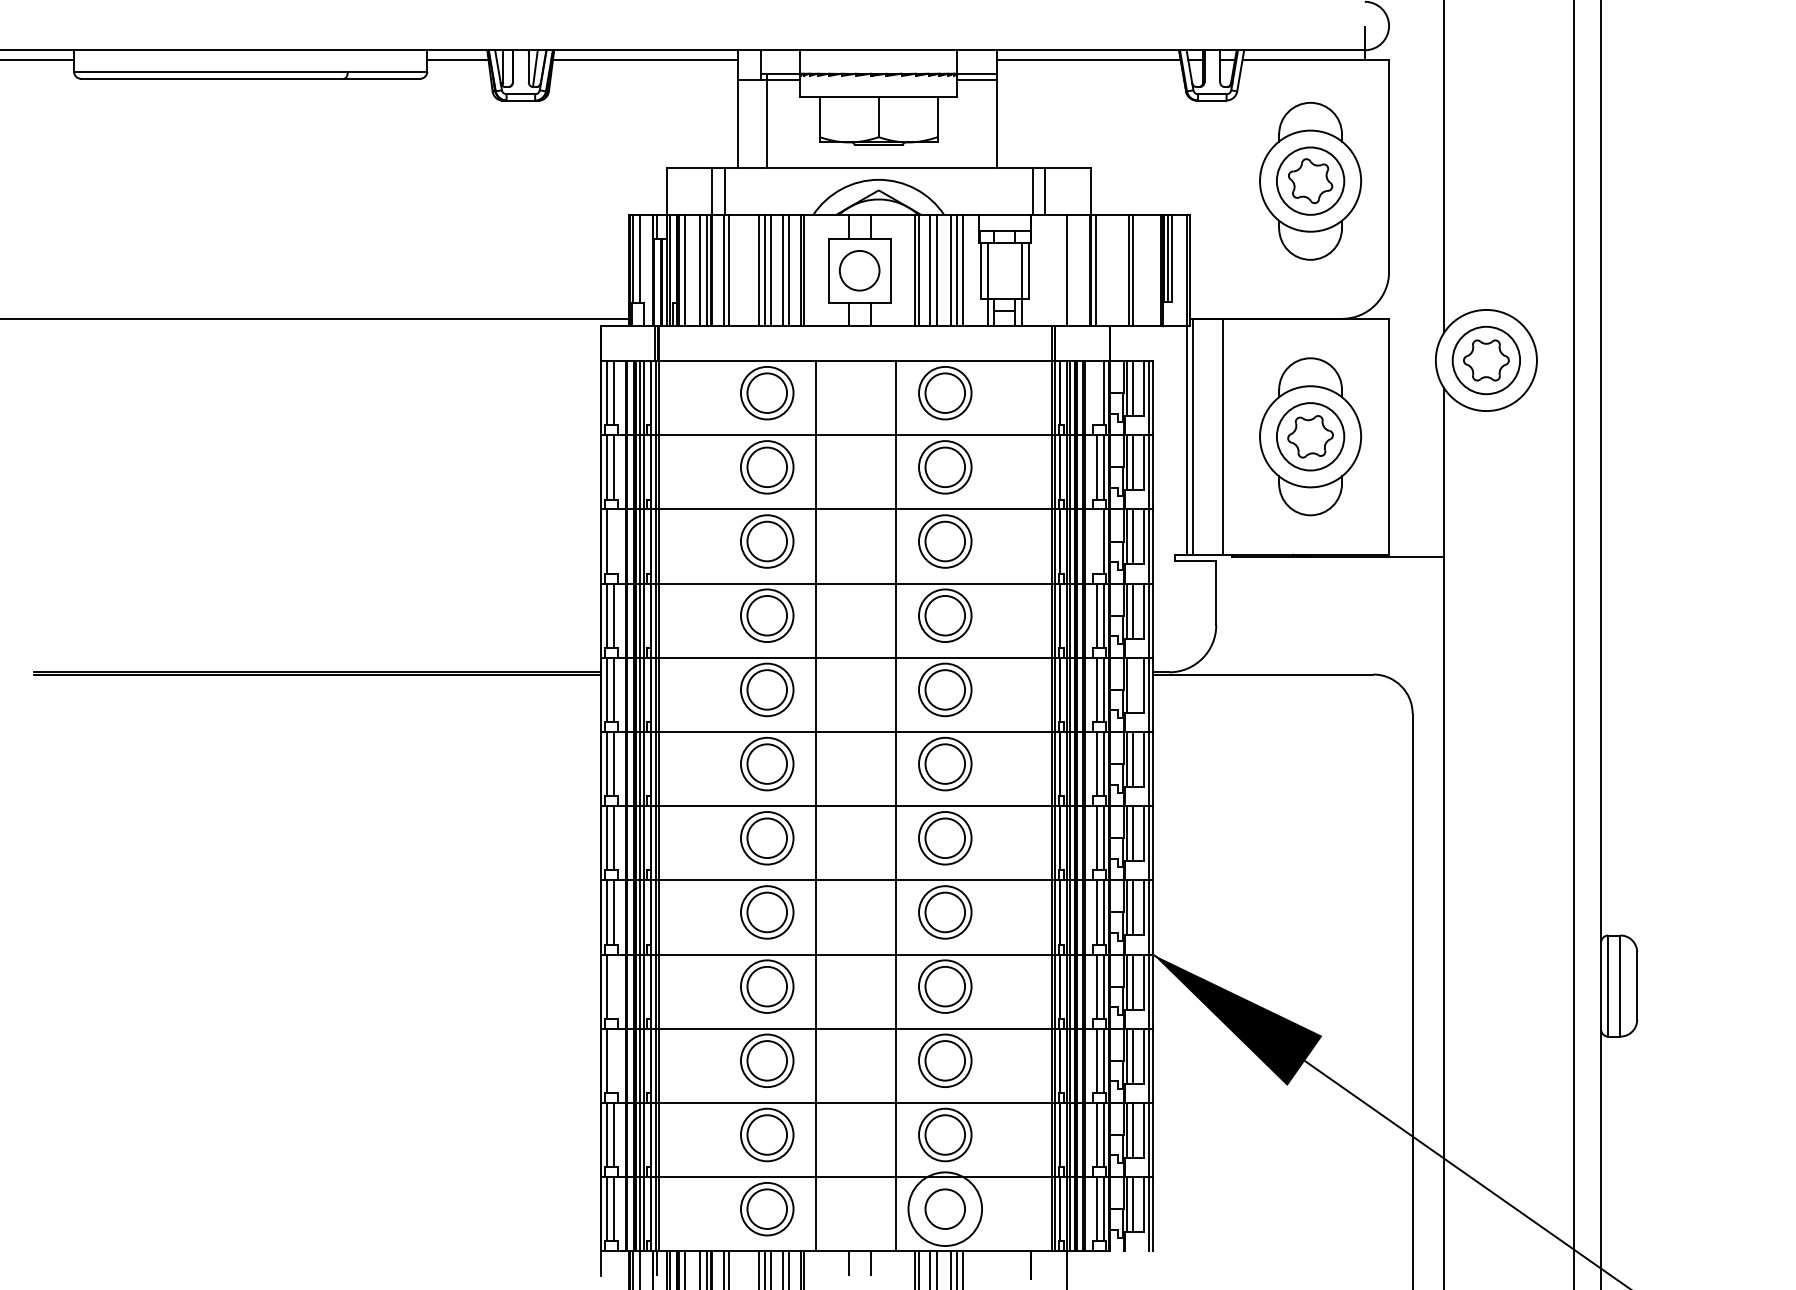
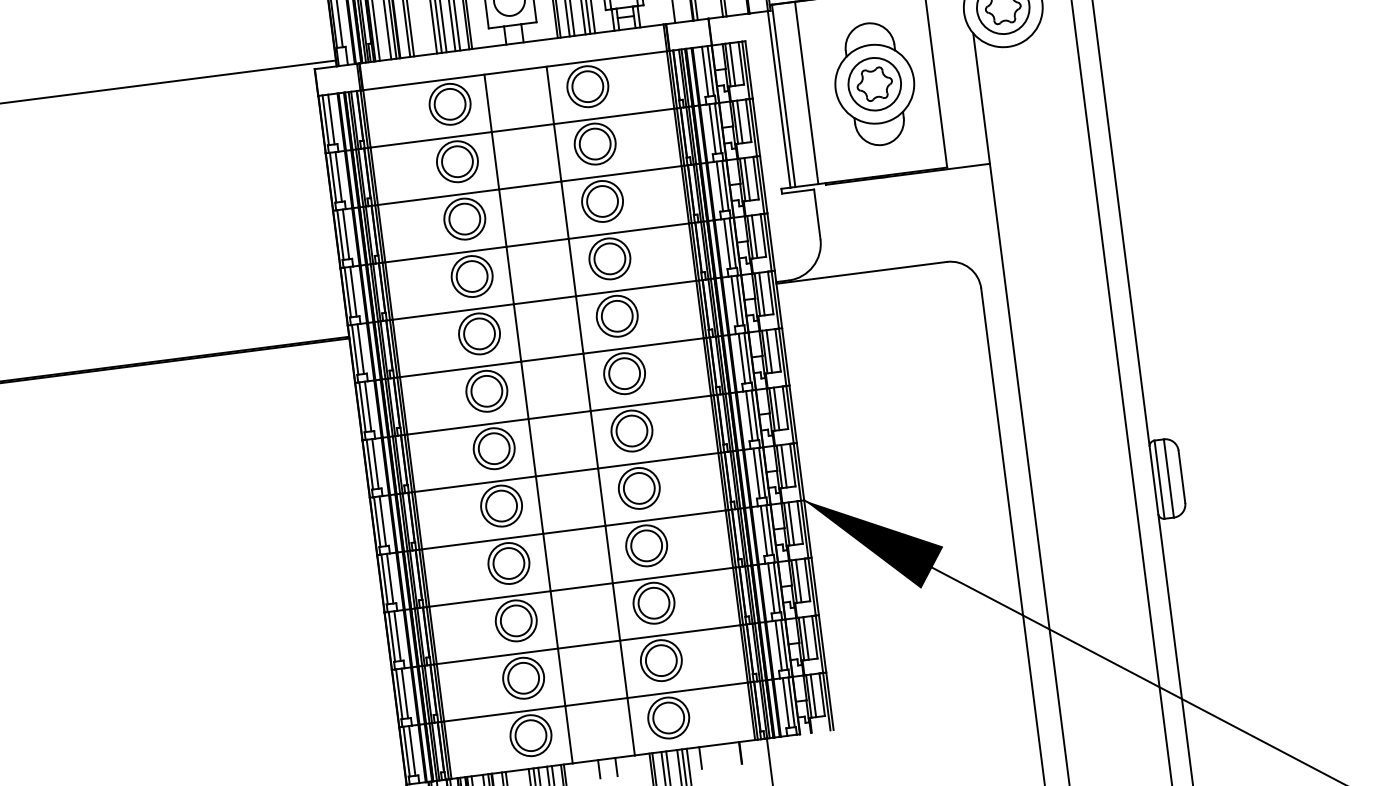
line: (1096, 393) -> (704, 71), added
line: (613, 541) -> (345, 234), added
line: (1096, 541) -> (719, 186), added
line: (1132, 684) -> (761, 293), added
line: (613, 986) -> (389, 578), added
line: (613, 1060) -> (397, 635), added
circle: (945, 1208) -> (668, 717), size x0.71
line: (979, 1265) -> (700, 758), added

